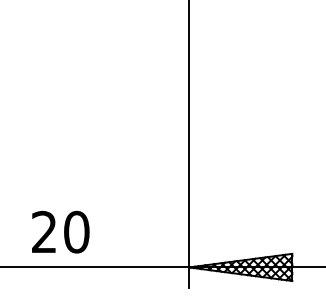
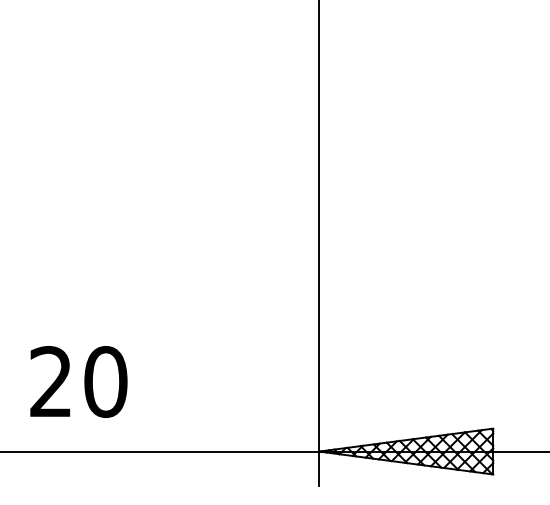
text: (60, 231) -> (78, 380), moved

